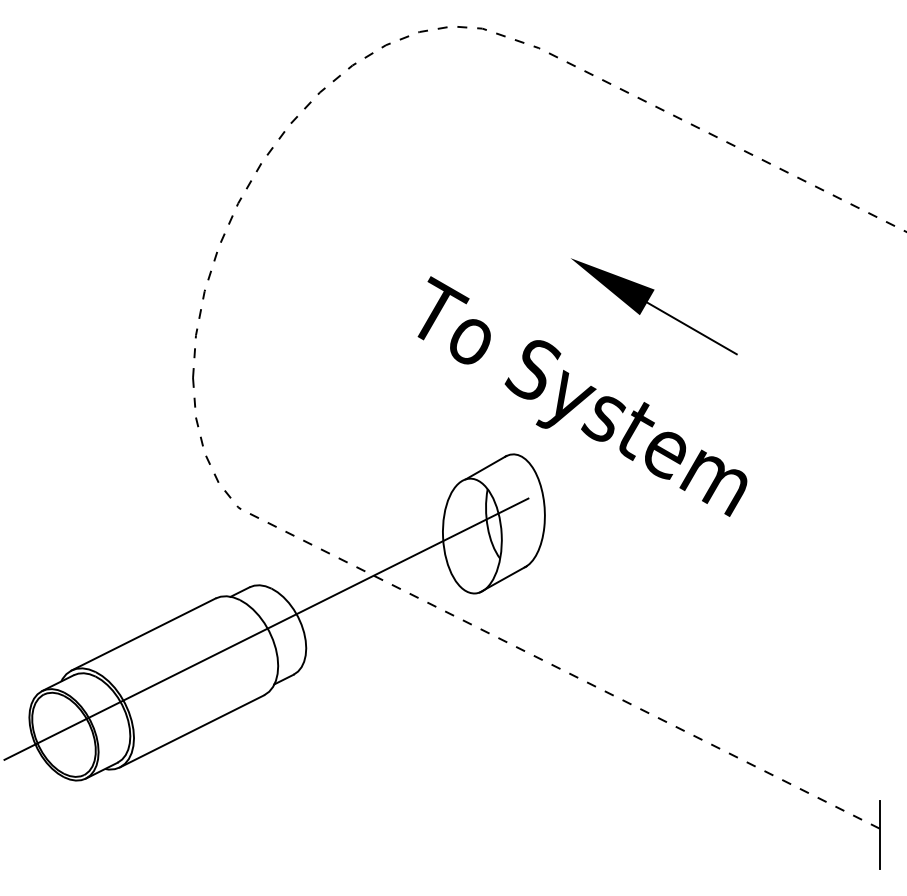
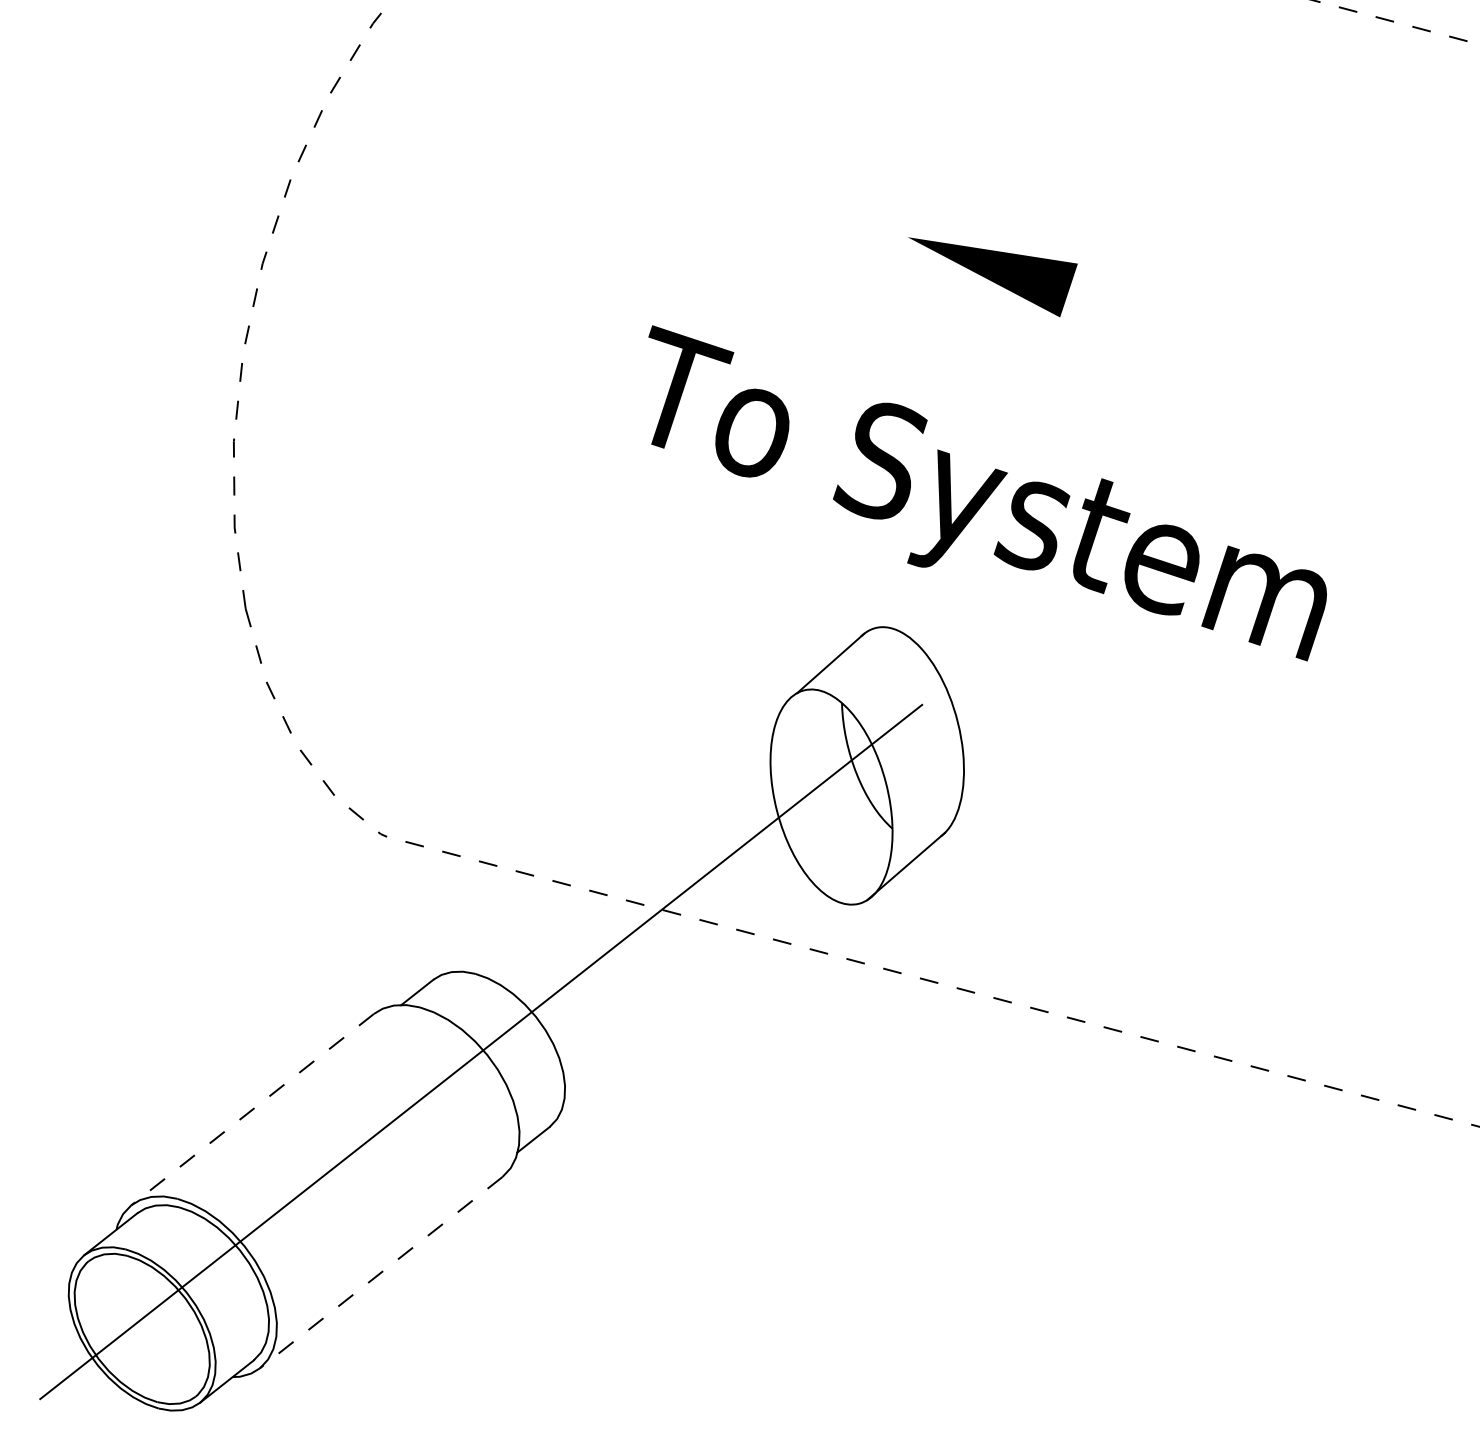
line: (691, 328) -> (1162, 322), removed
line: (143, 634) -> (252, 1109), solid -> dashed
line: (192, 731) -> (382, 1272), solid -> dashed

